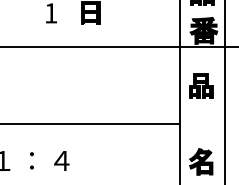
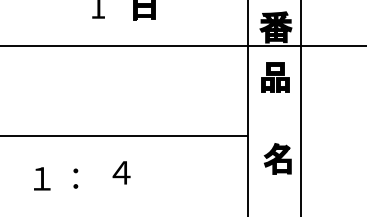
part: (200, 85) -> (275, 77), moved
text: (61, 160) -> (121, 172), moved
part: (200, 161) -> (277, 158), moved

